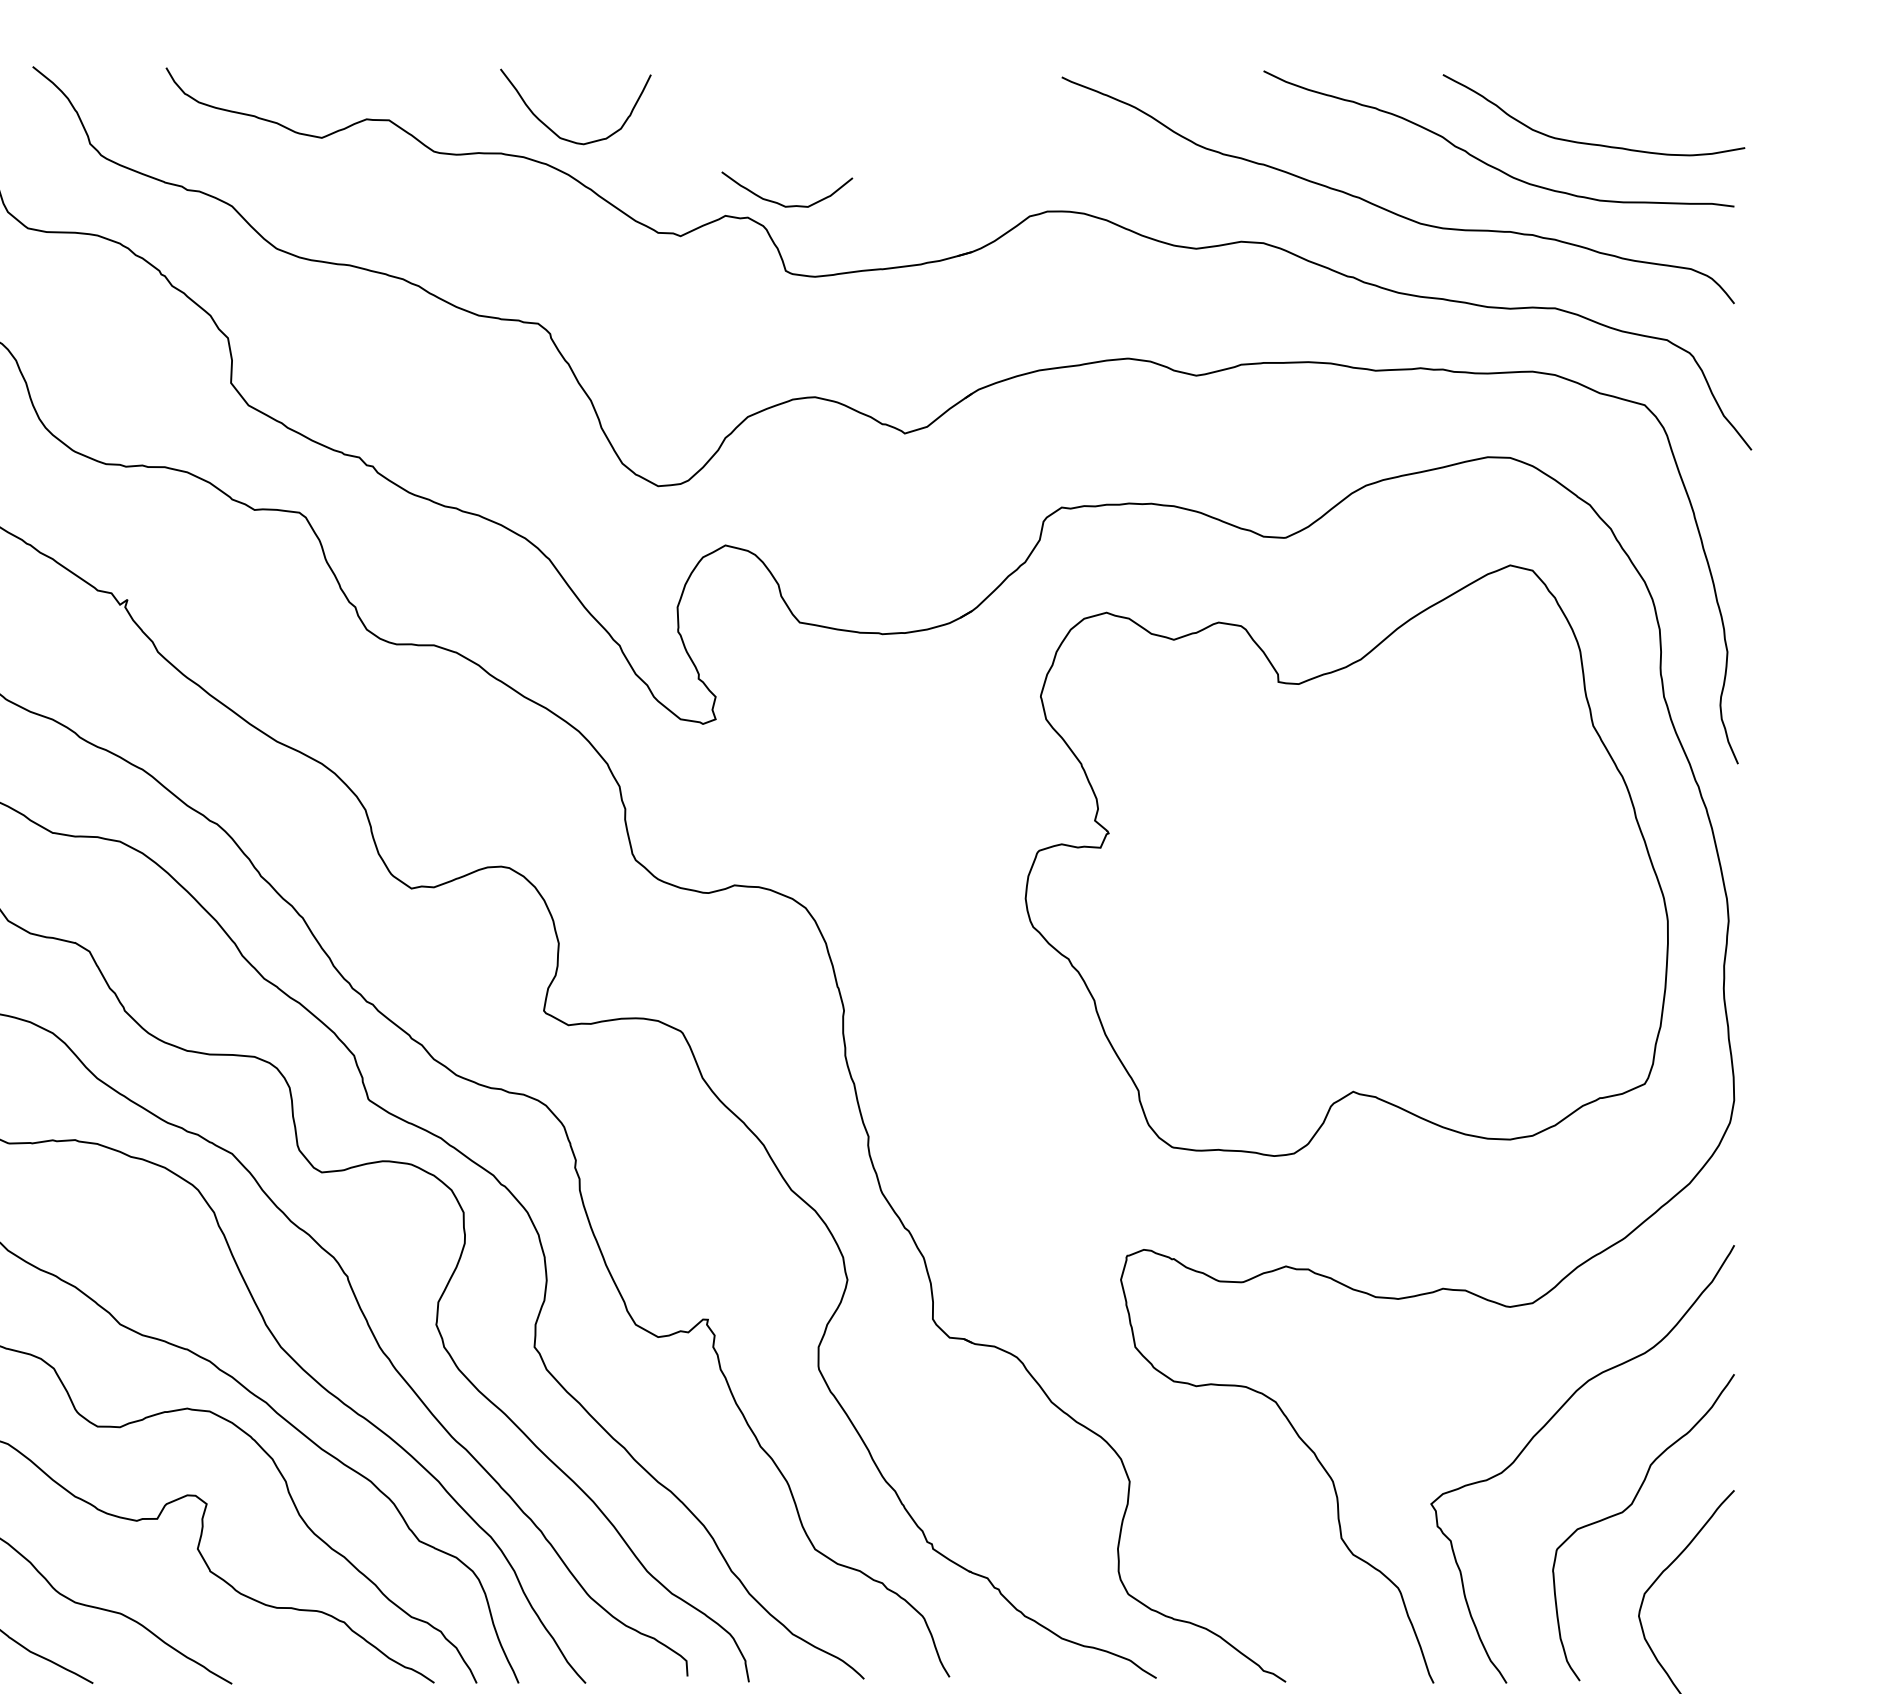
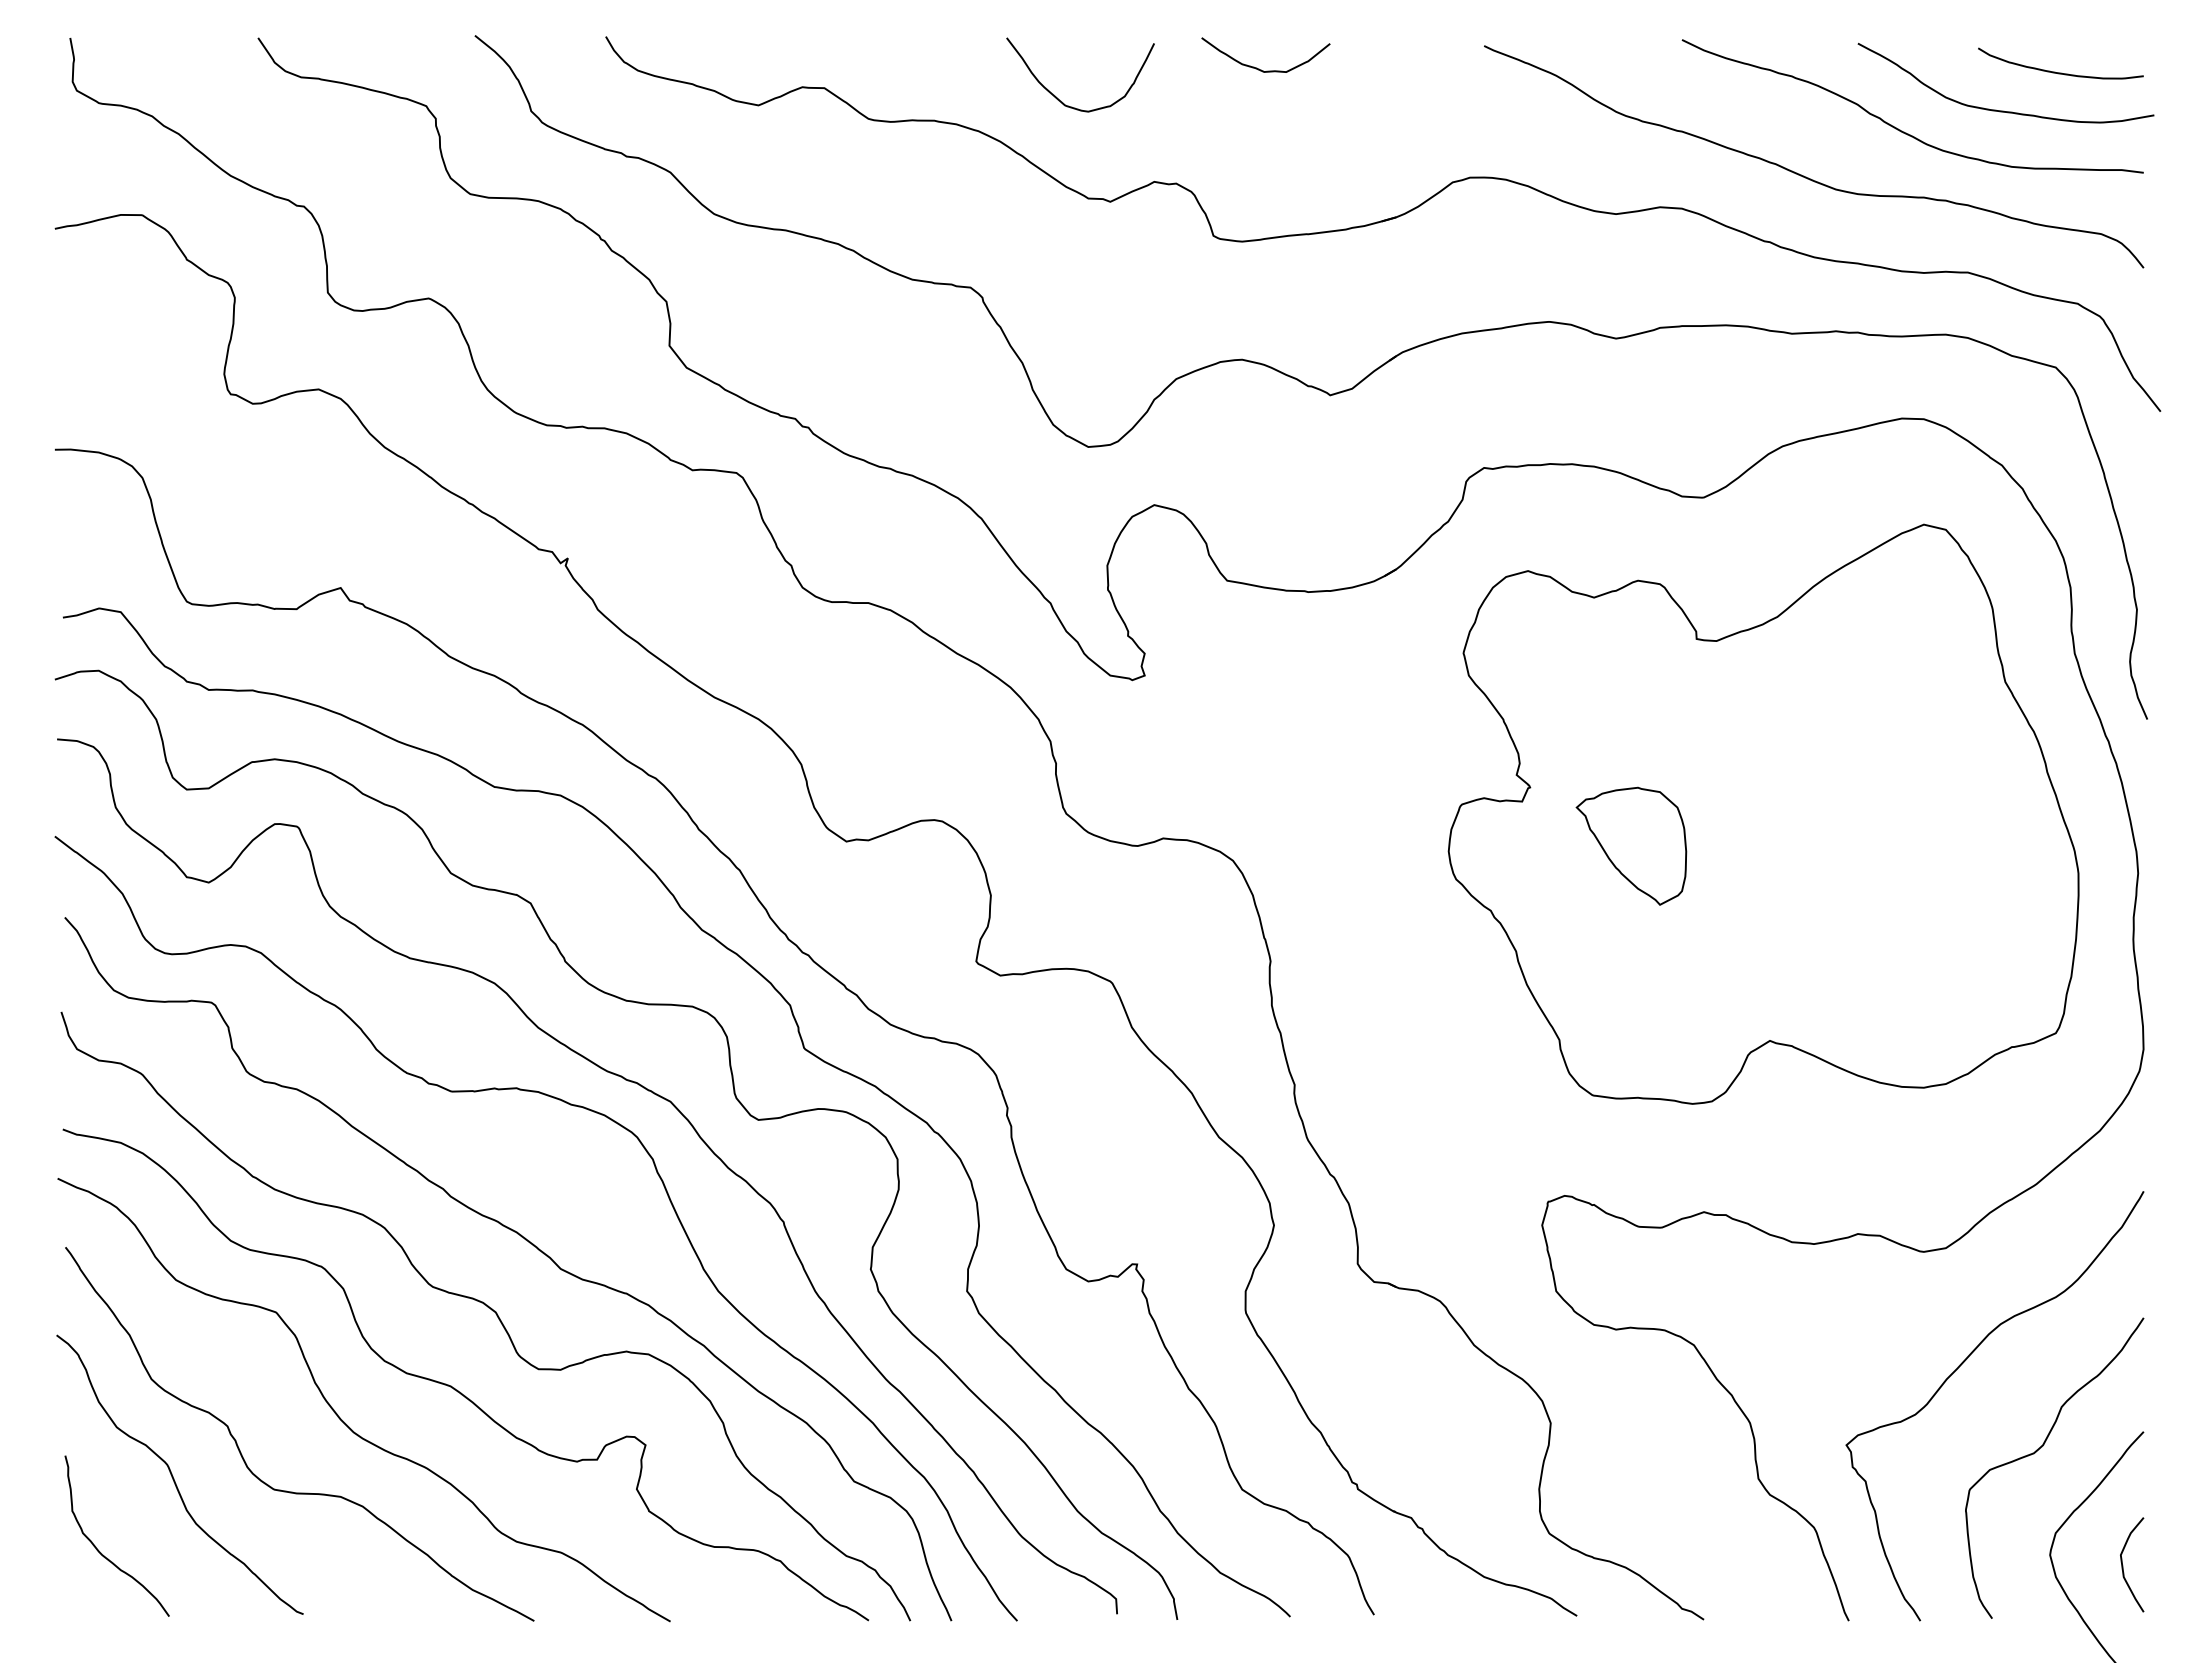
curve: (1649, 104) -> (2060, 72), added
curve: (557, 133) -> (1062, 101), moved
curve: (780, 203) -> (1259, 68), moved
part: (1212, 892) -> (1631, 845), added
curve: (1713, 1626) -> (2123, 1565), added

